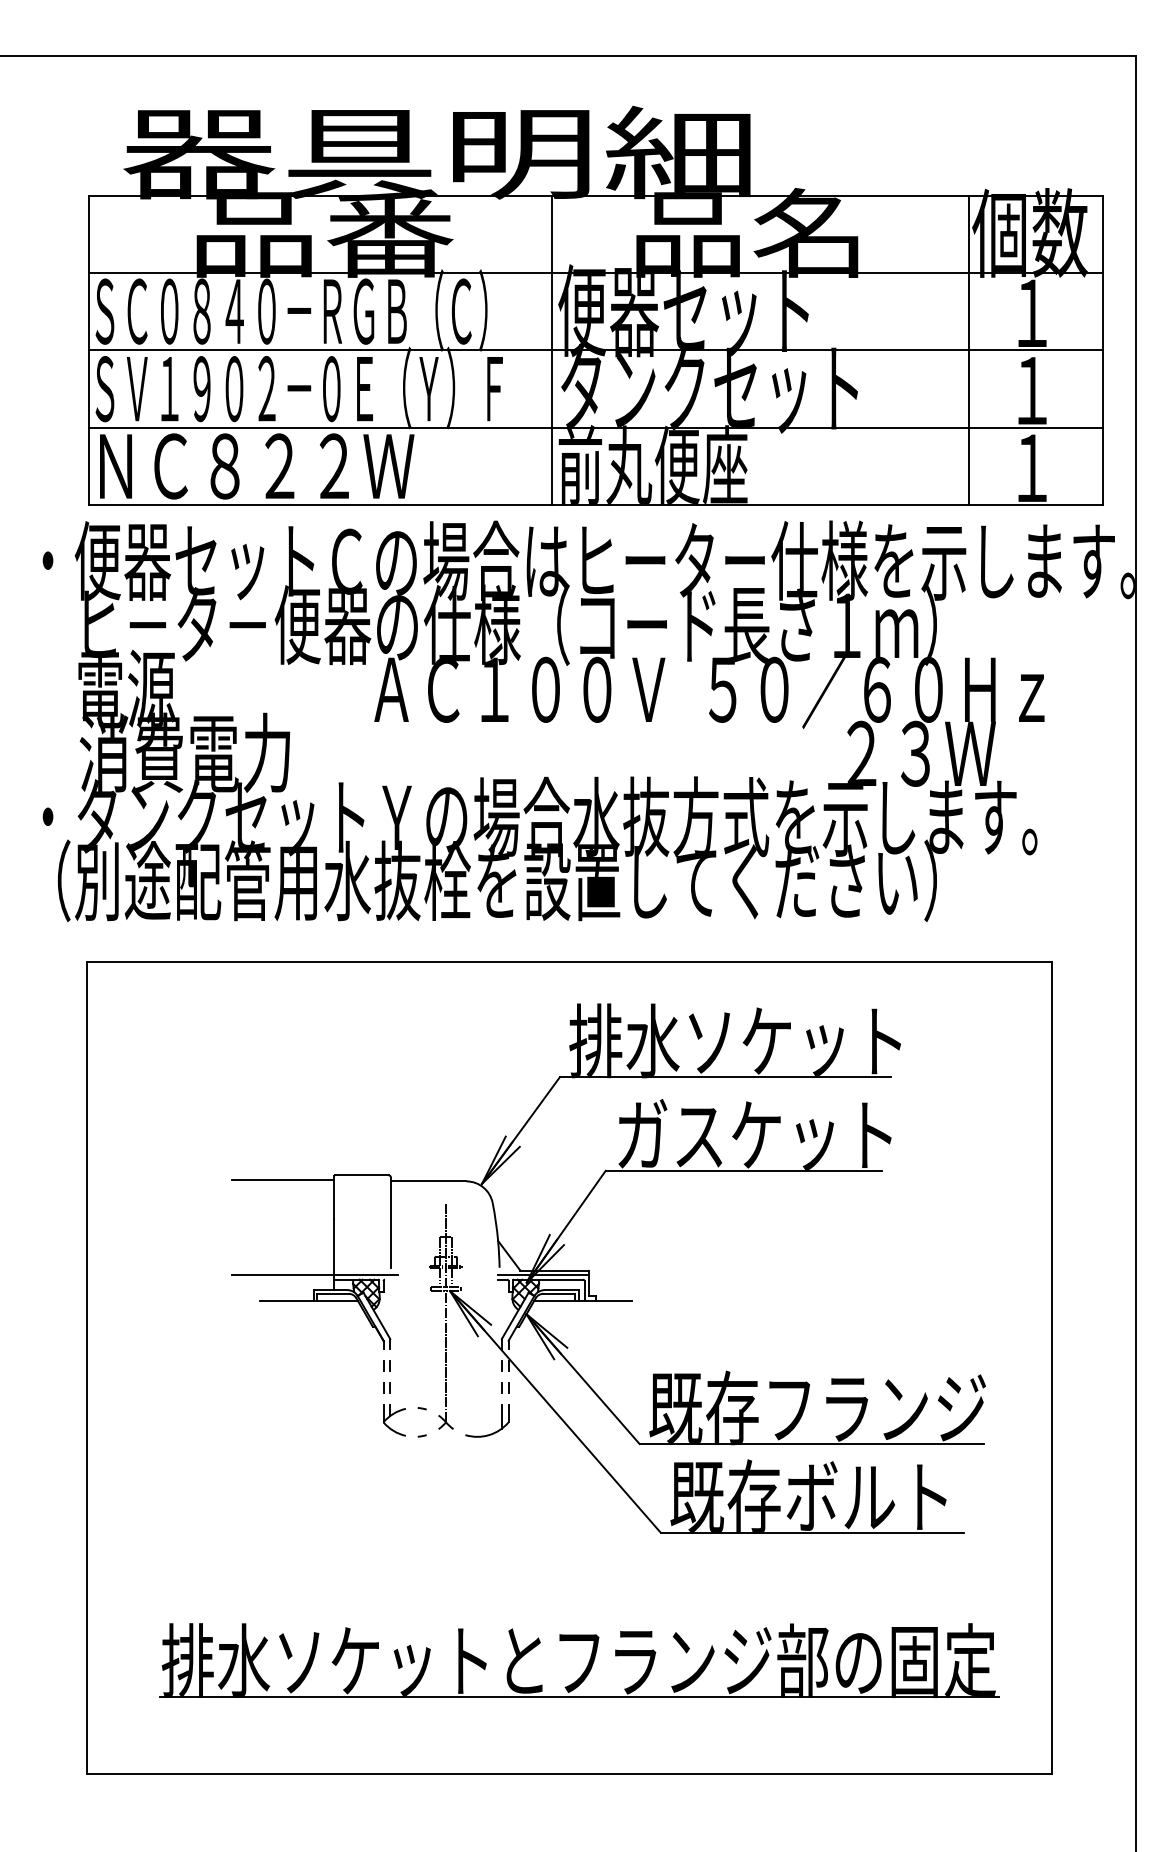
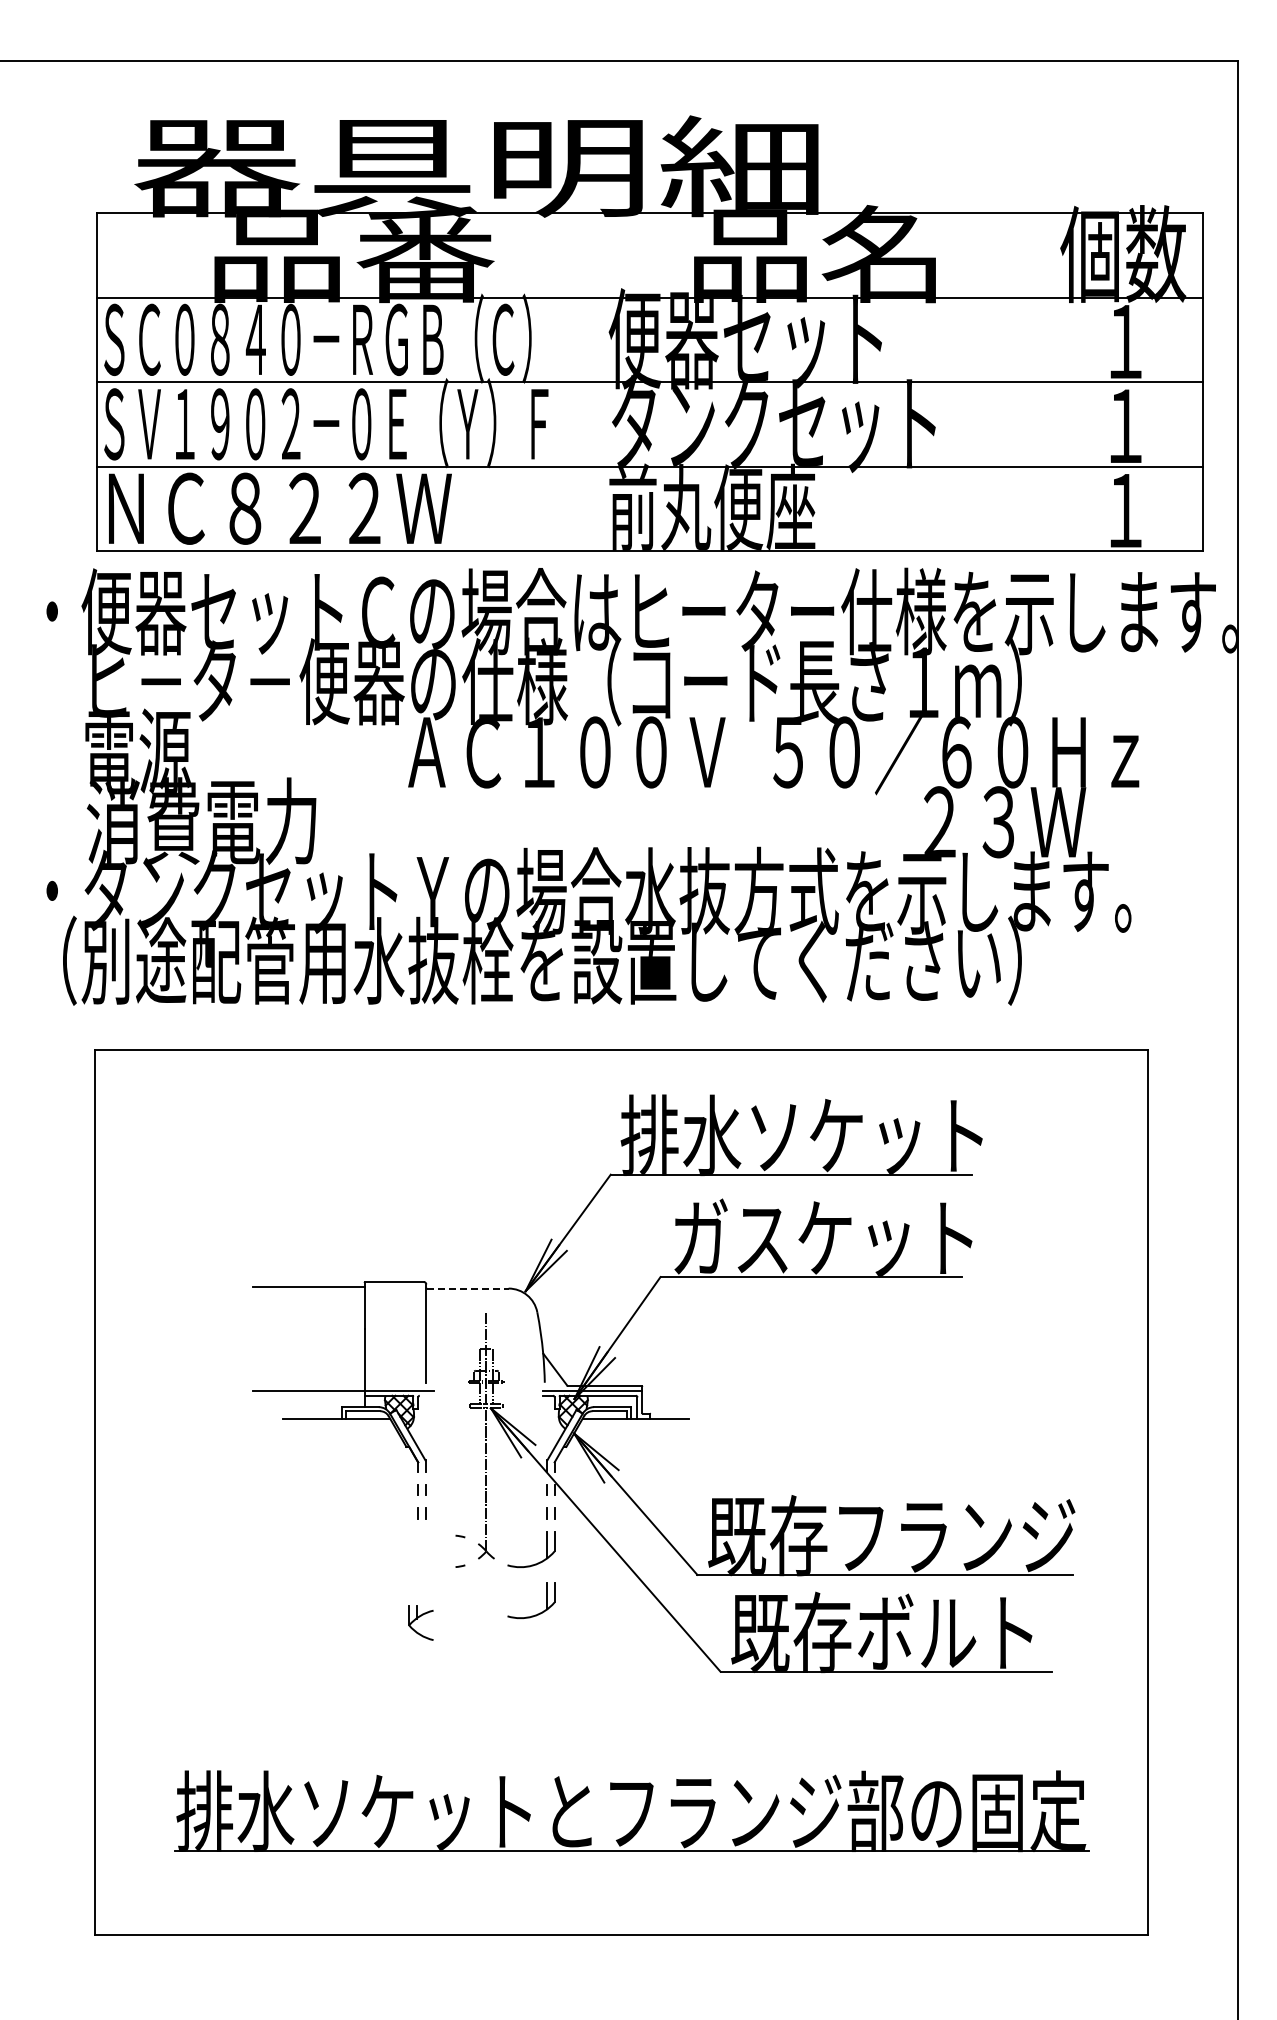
line: (551, 350) -> (601, 382), removed
line: (968, 350) -> (1056, 382), removed
line: (428, 1181) -> (467, 1288), solid -> dashed
part: (393, 1419) -> (420, 1622), moved
part: (492, 1479) -> (537, 1613), added

